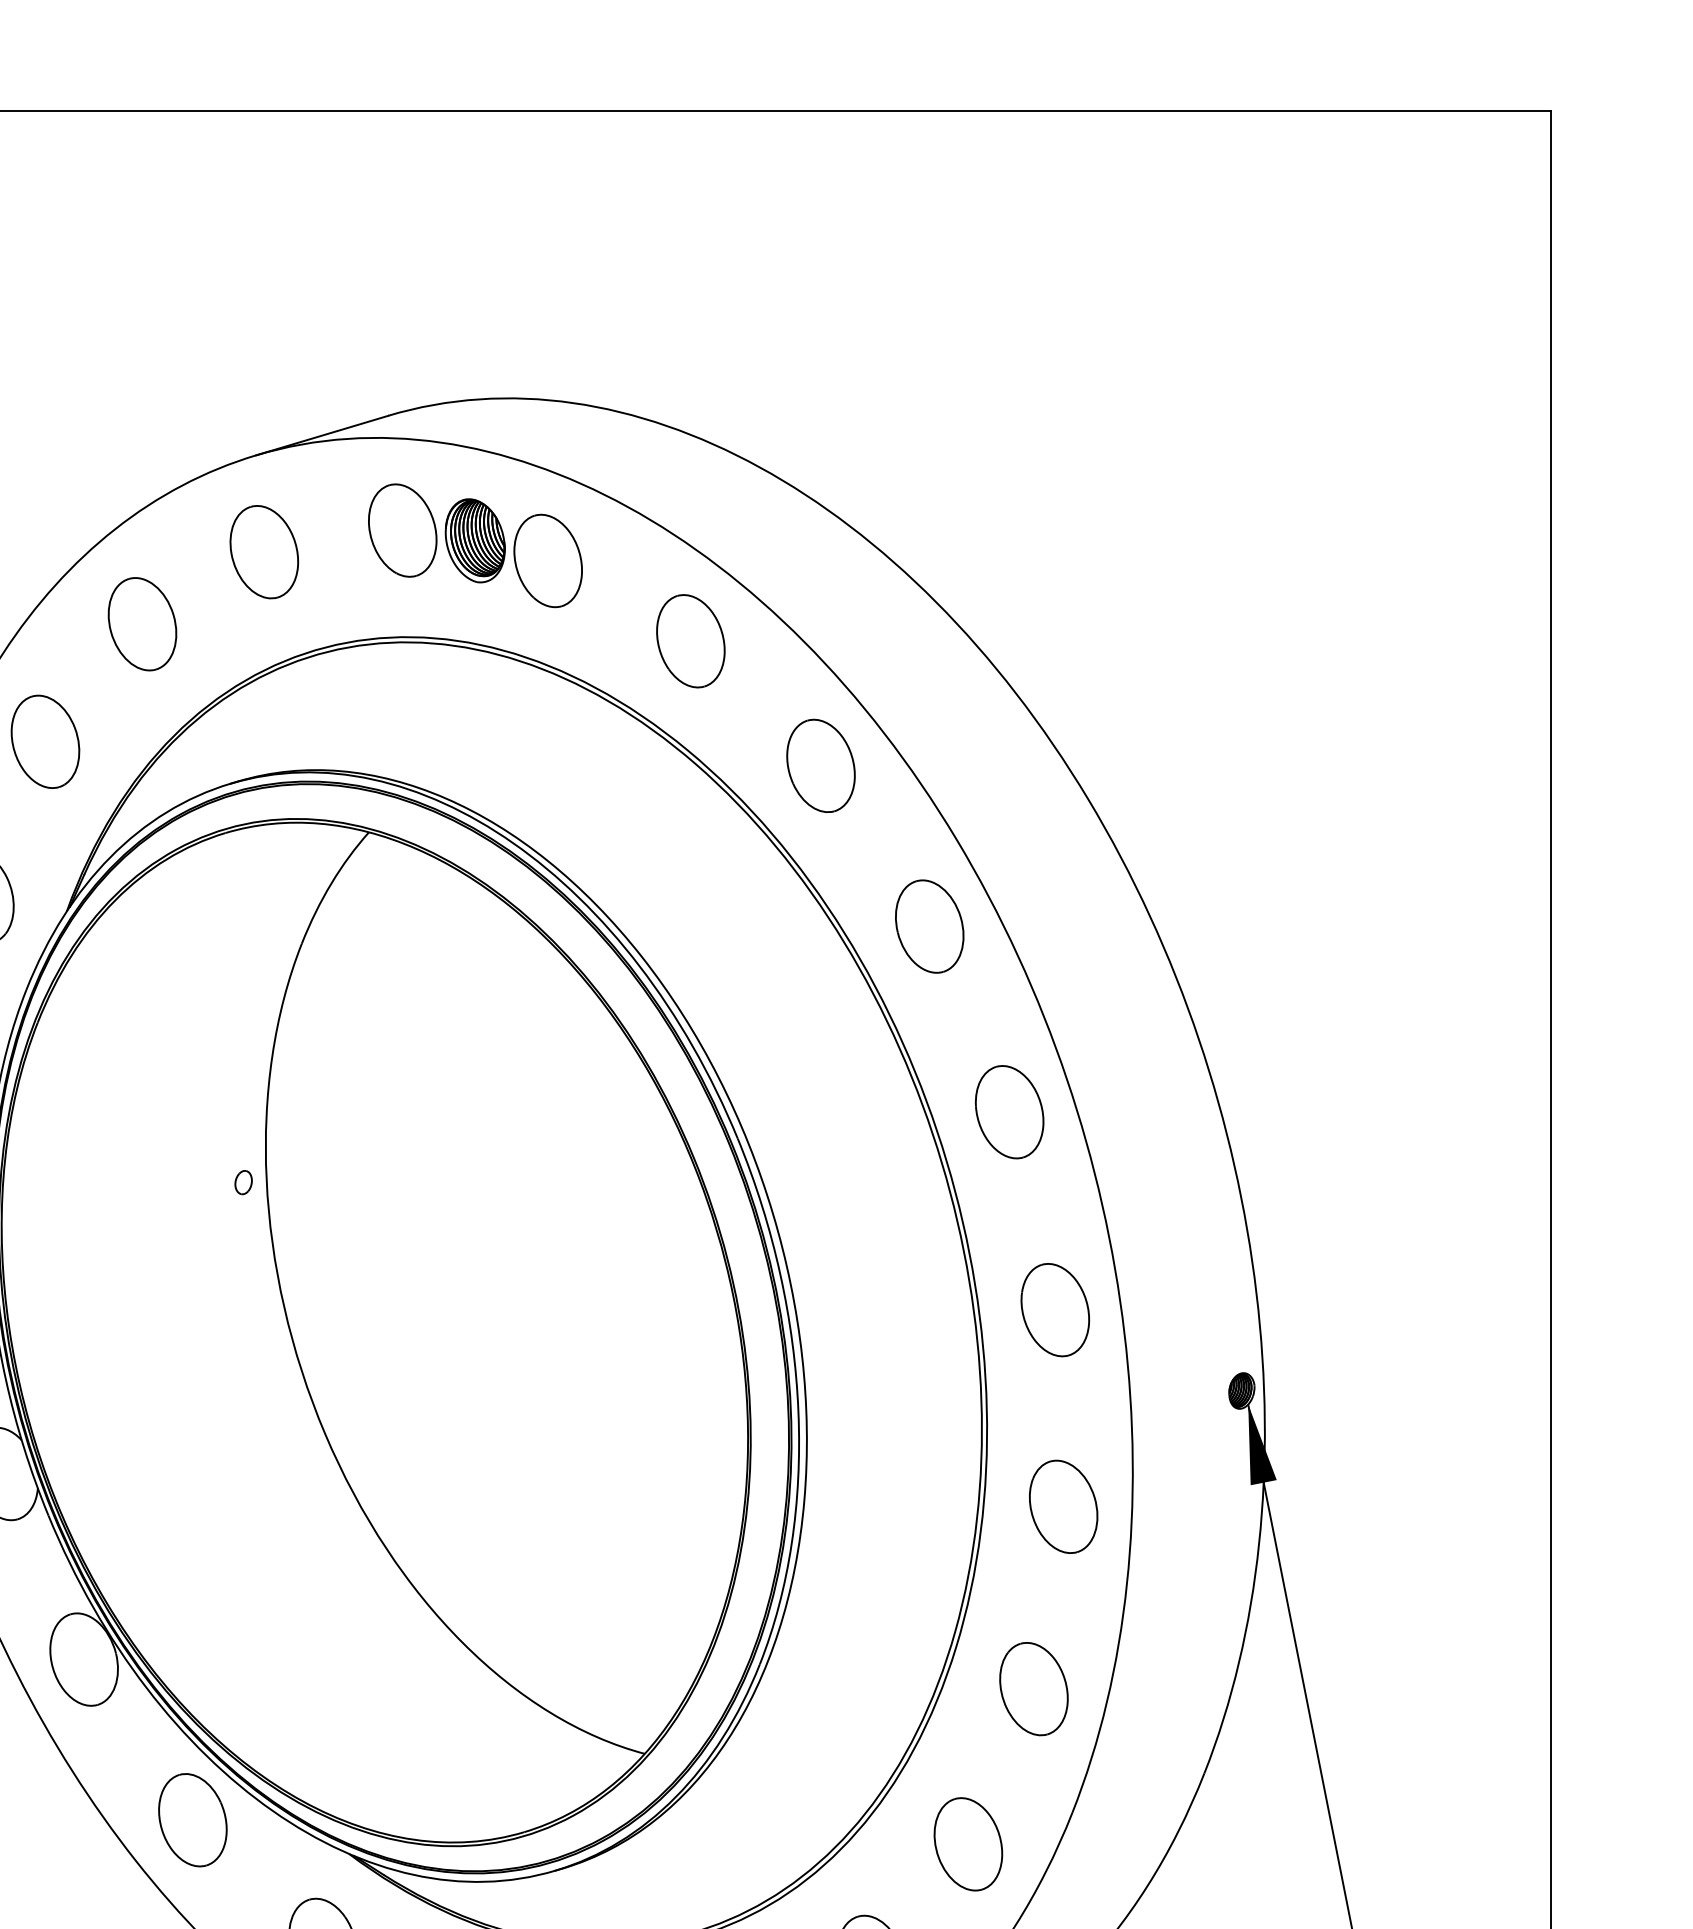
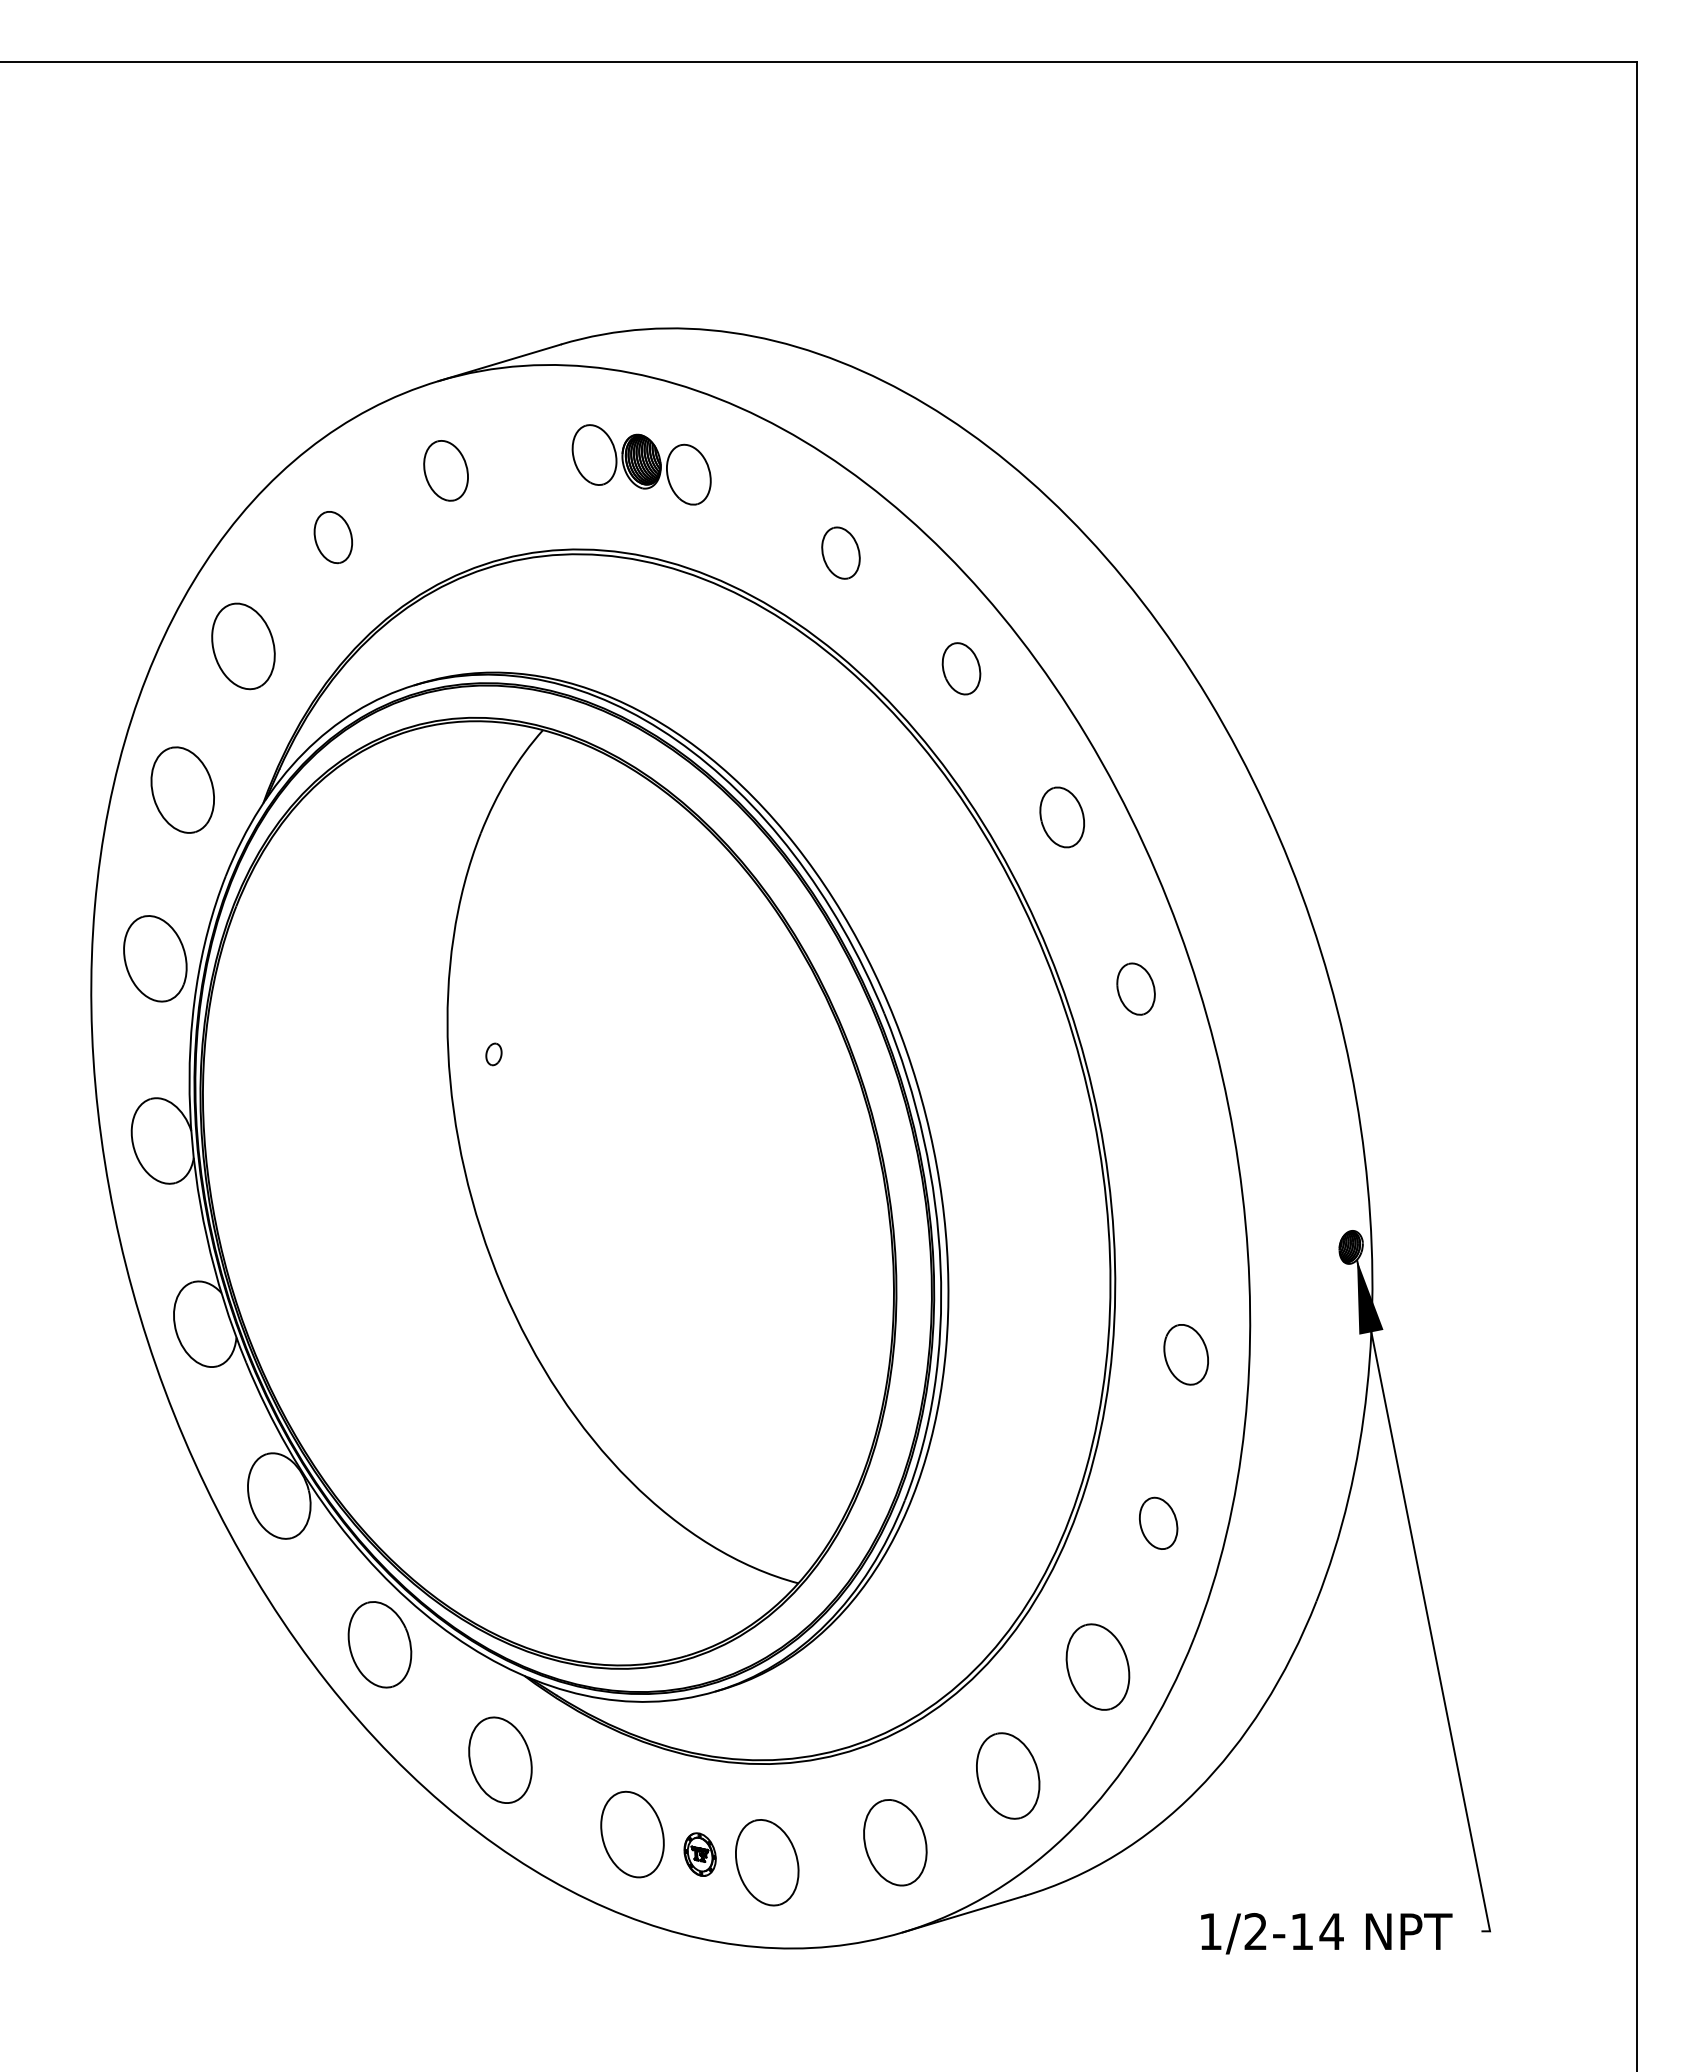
part: (475, 545) -> (641, 464), size x0.7
part: (263, 551) -> (445, 470), size x0.7
part: (142, 624) -> (333, 537), size x0.6
part: (690, 640) -> (840, 552), size x0.6
part: (820, 765) -> (961, 668), size x0.6
part: (930, 926) -> (1062, 817), size x0.7
part: (1008, 1111) -> (1135, 988), size x0.6
part: (243, 1182) -> (493, 1054), moved
part: (1055, 1310) -> (1178, 1172), removed
part: (1064, 1506) -> (1186, 1354), size x0.7
part: (1033, 1689) -> (1158, 1523), size x0.6

